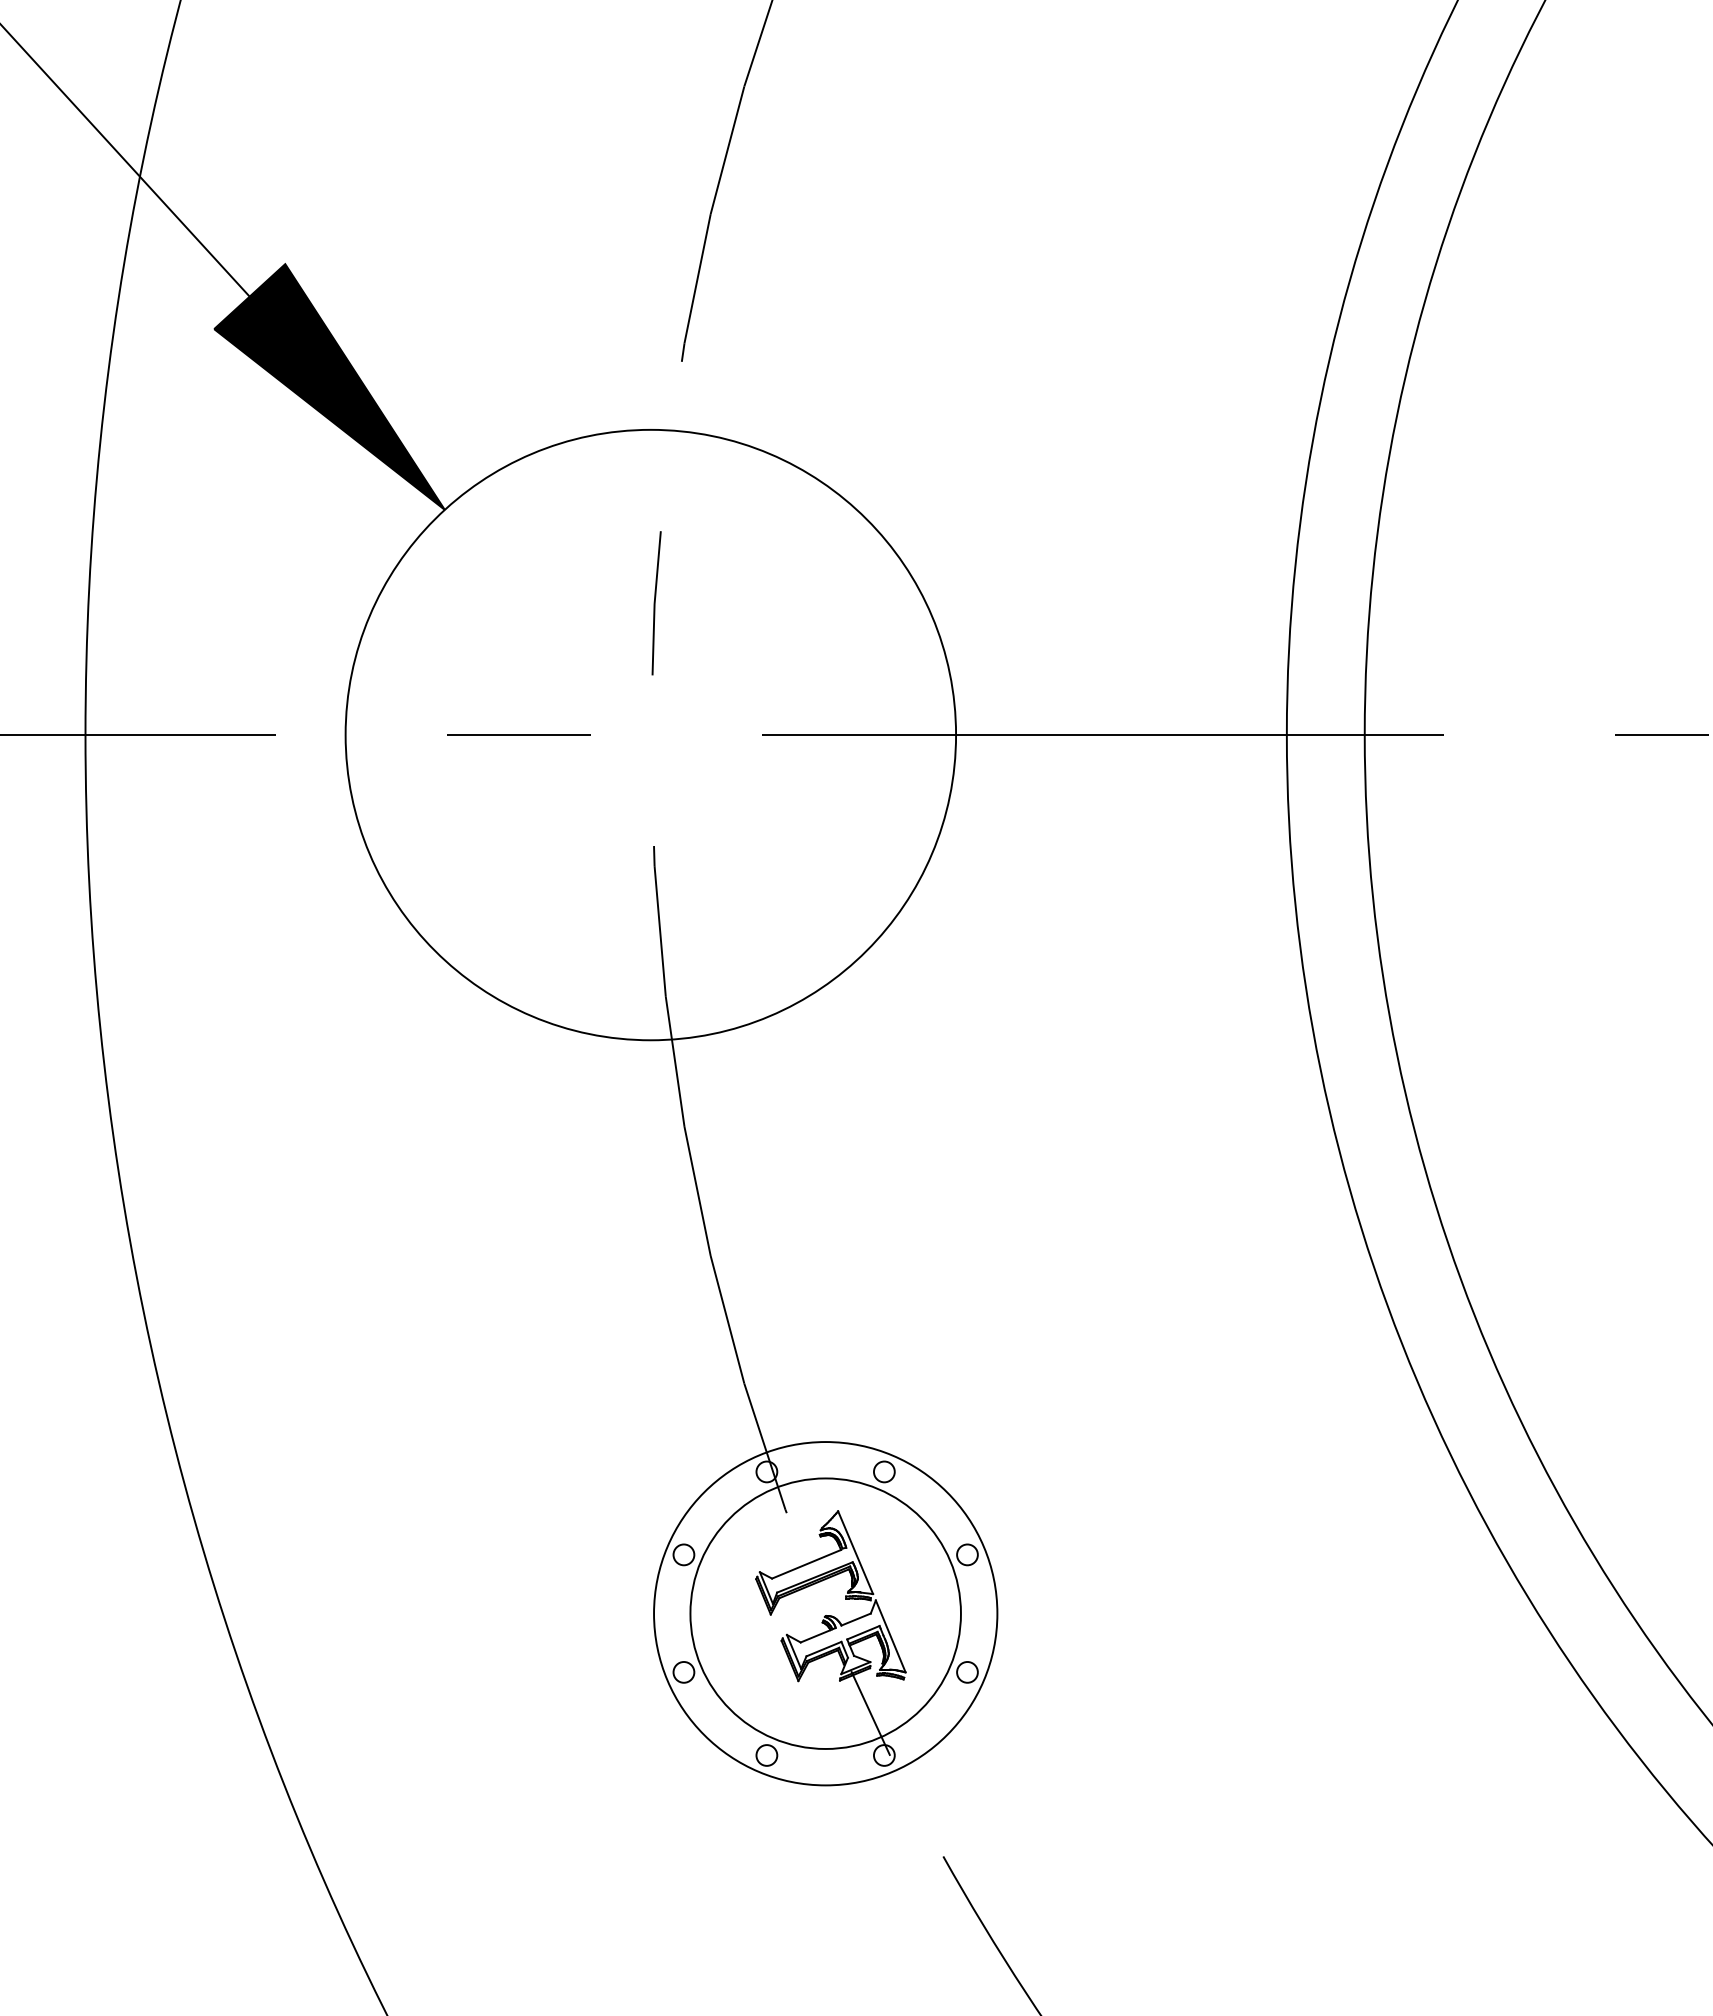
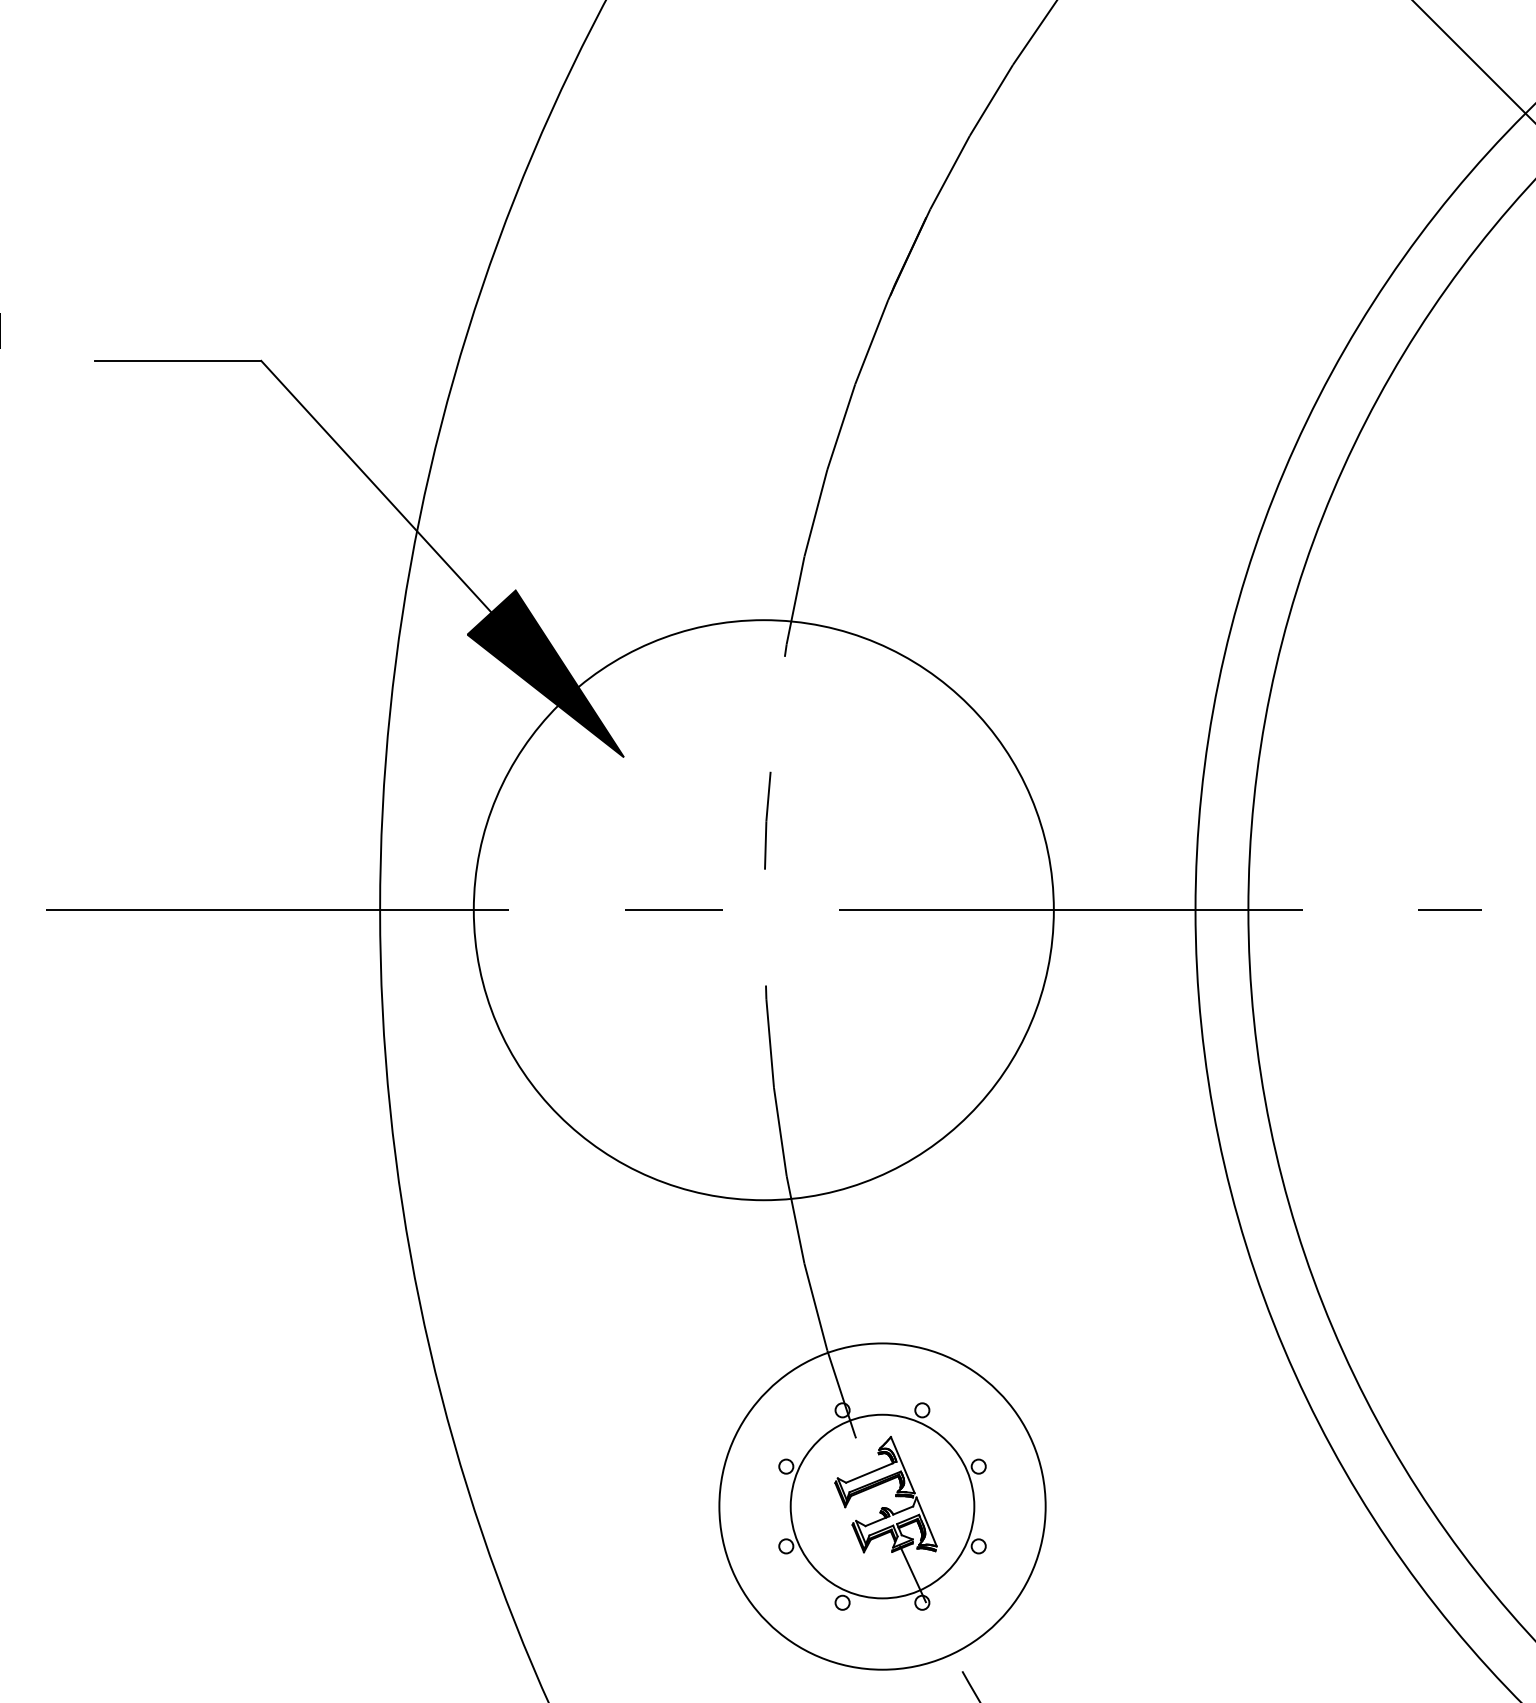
circle: (650, 735) -> (763, 910), size x1.4
circle: (825, 1613) -> (882, 1506), size x1.4

